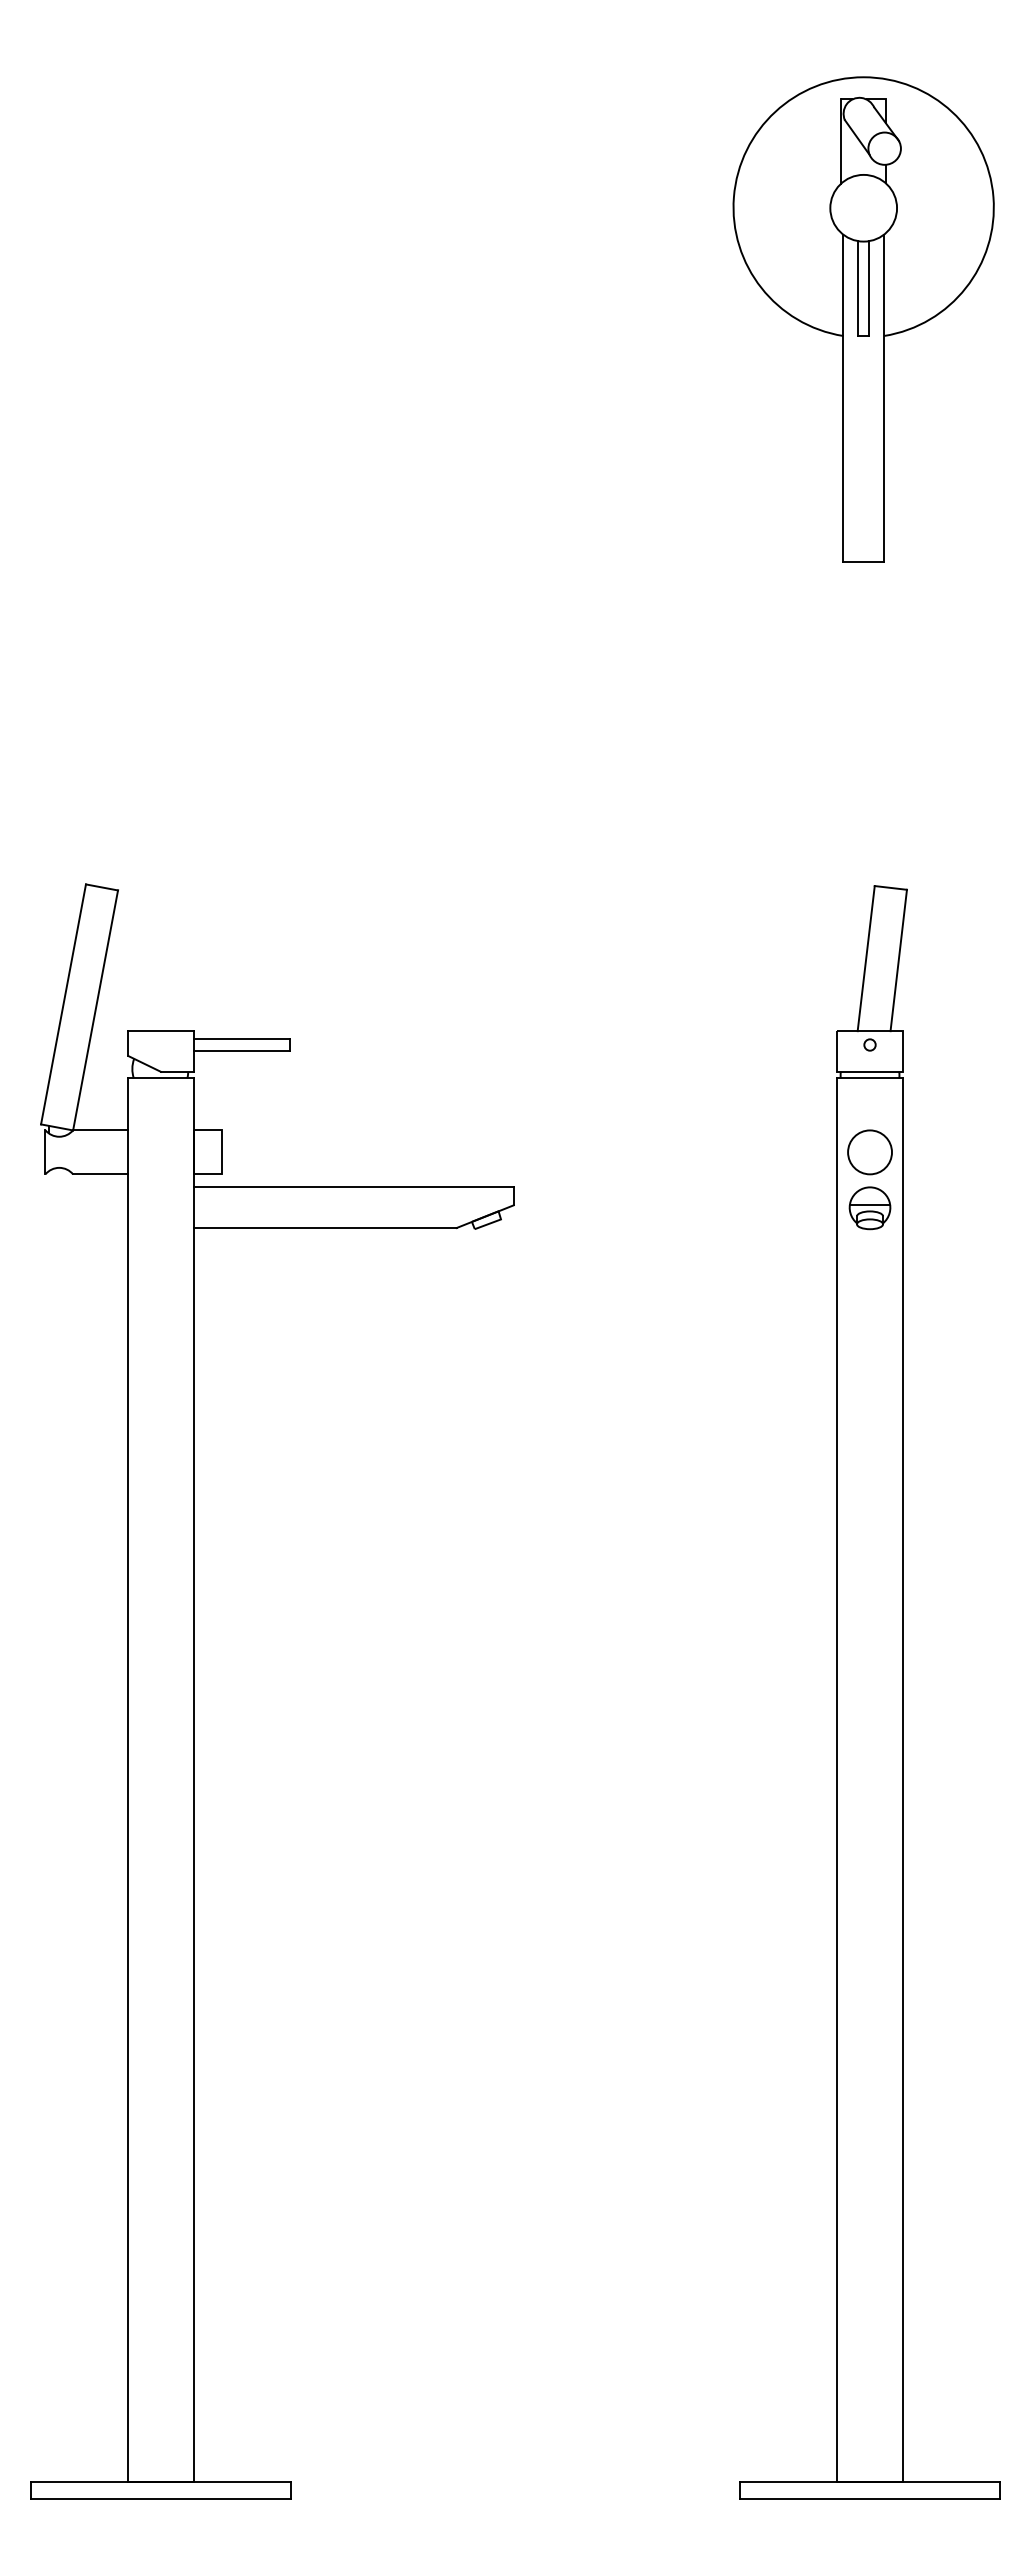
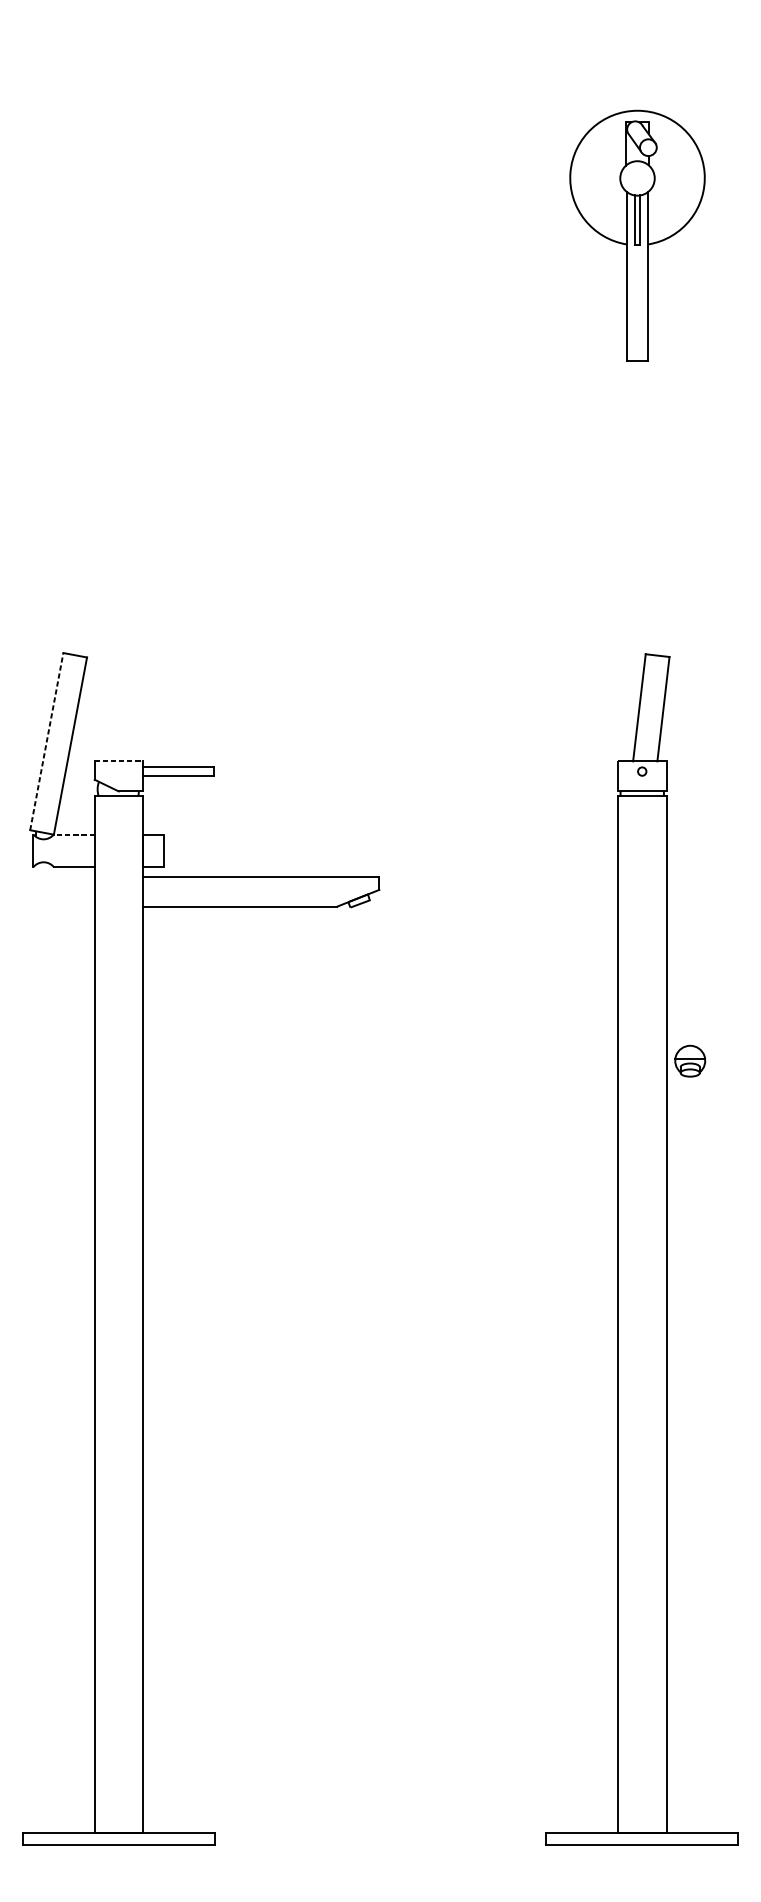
part: (863, 319) -> (637, 235), size x0.7
line: (63, 1003) -> (46, 740), solid -> dashed
line: (160, 1031) -> (118, 761), solid -> dashed
line: (100, 1130) -> (74, 834), solid -> dashed
circle: (869, 1152) -> (641, 850), removed
part: (869, 1208) -> (689, 1061), moved

